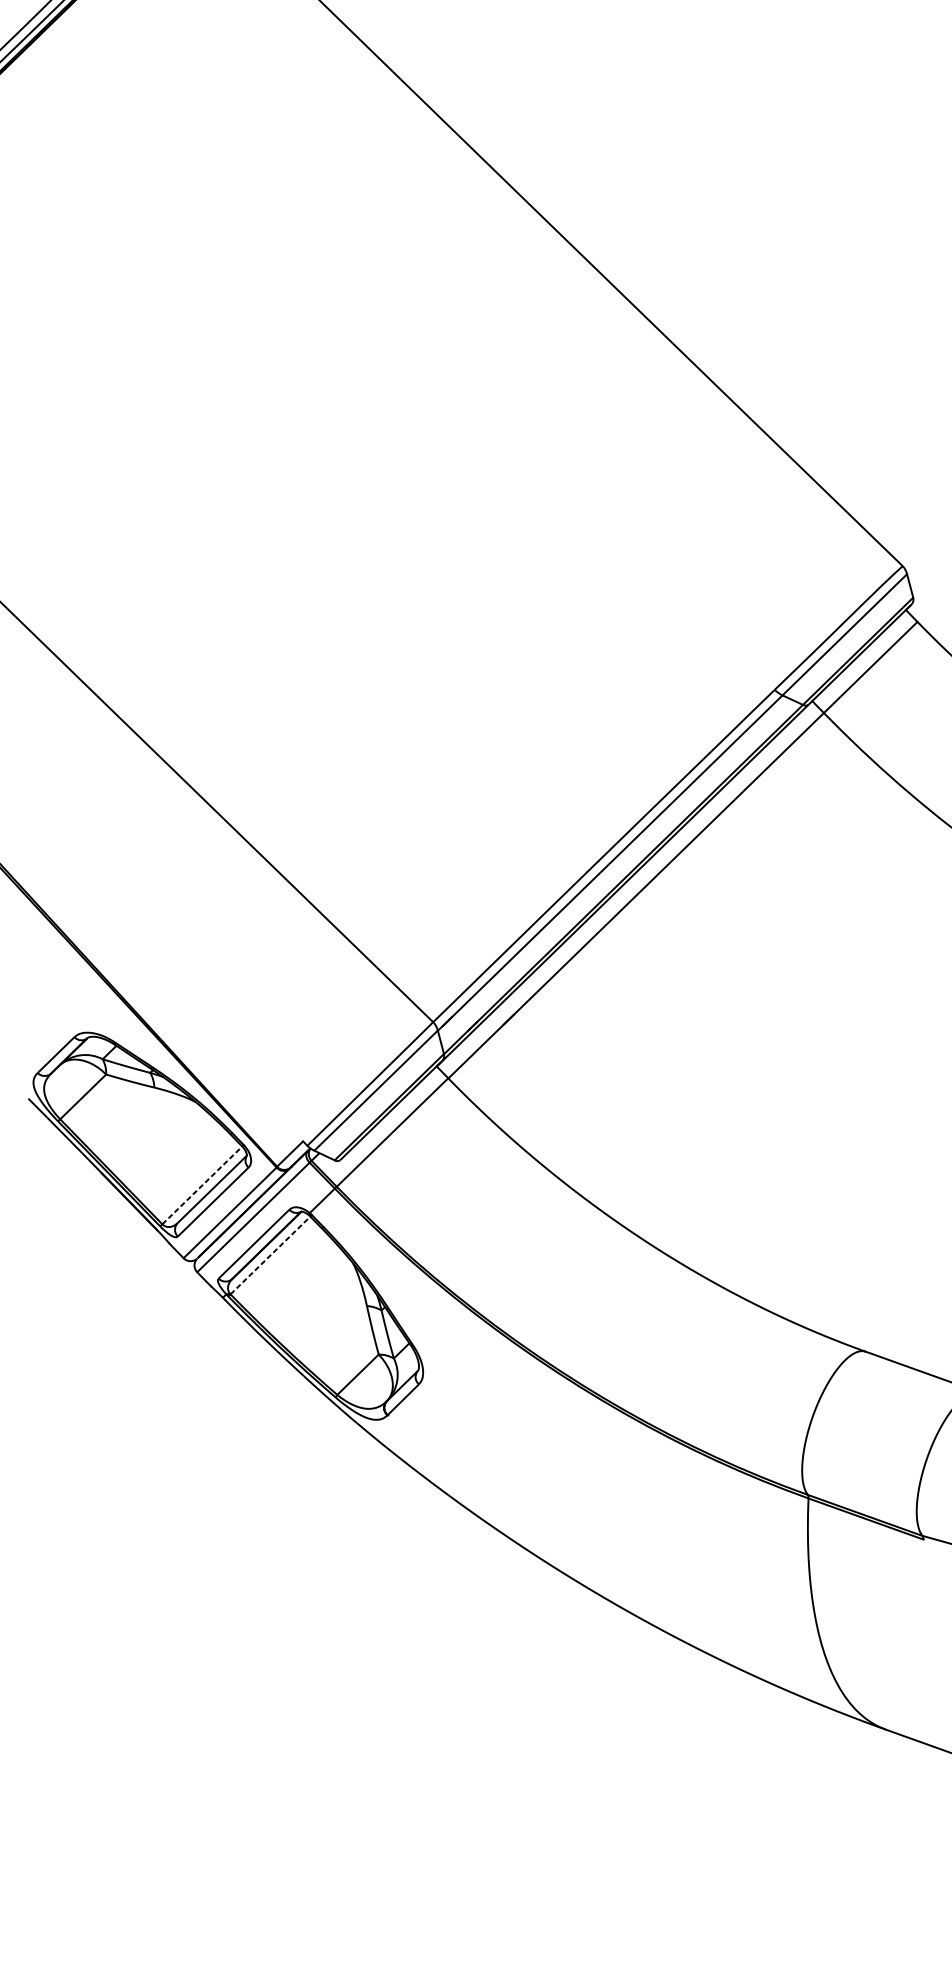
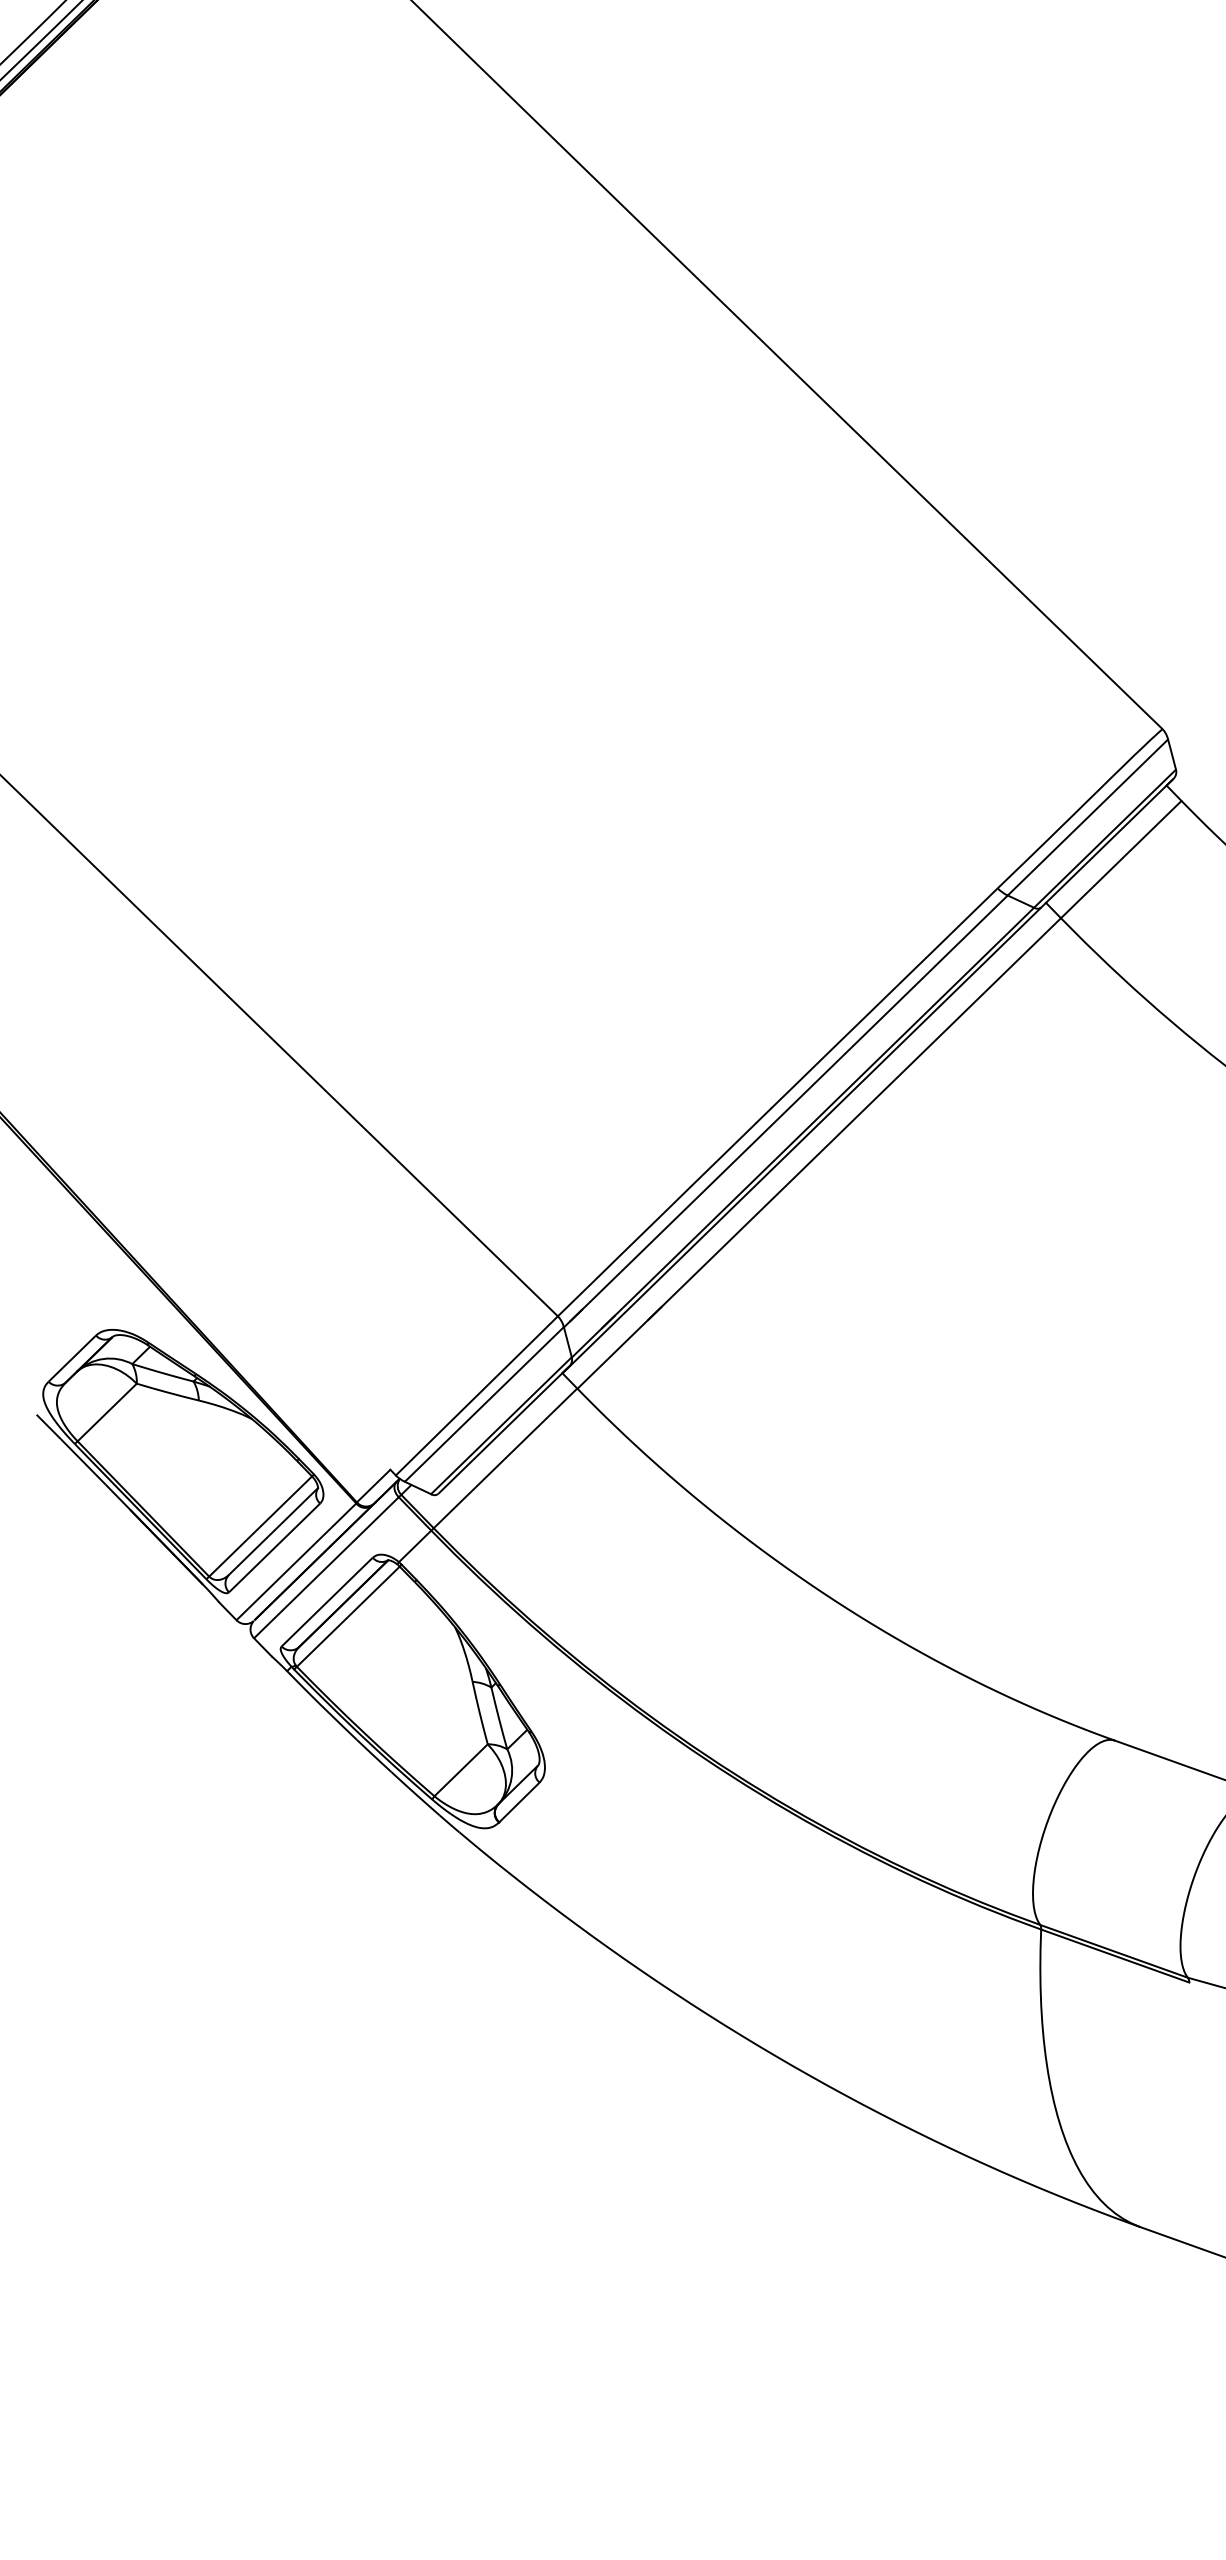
line: (202, 1185) -> (260, 1526), dashed -> solid
line: (270, 1255) -> (348, 1616), dashed -> solid

